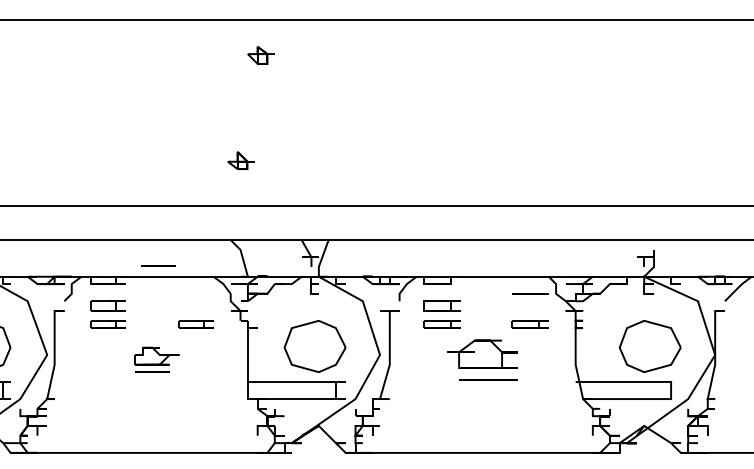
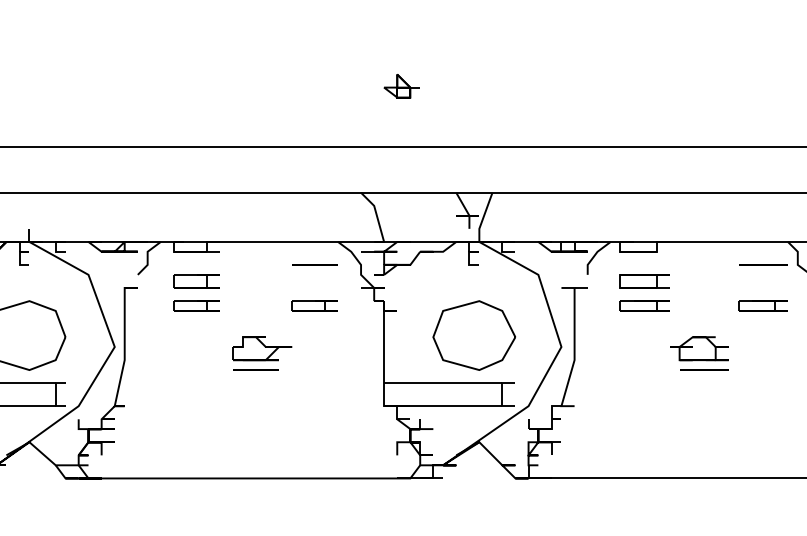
part: (240, 160) -> (401, 85), moved
line: (158, 265) -> (315, 264), moved
part: (482, 359) -> (699, 353), size x0.62

